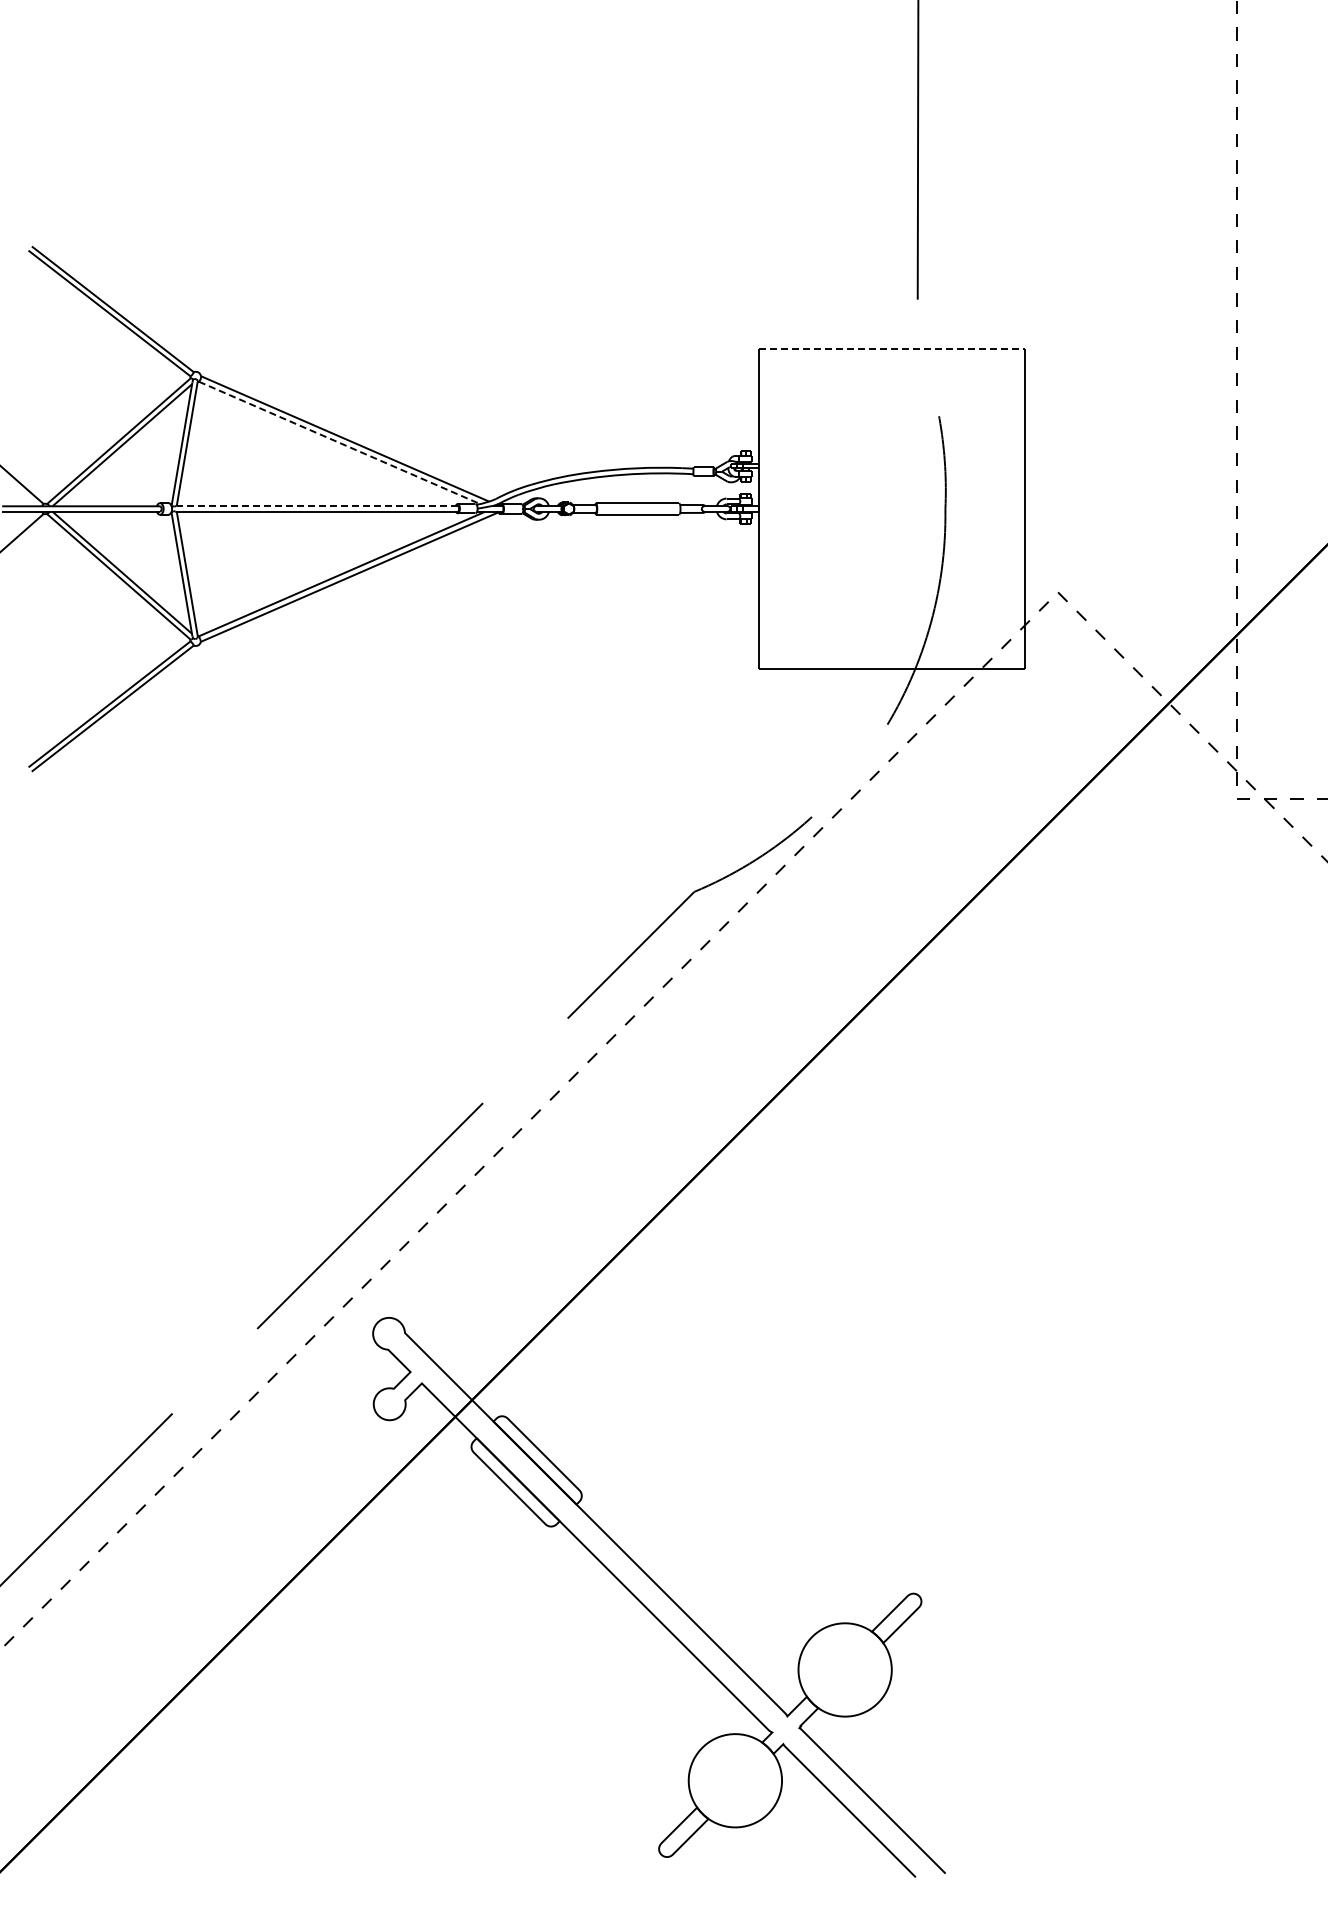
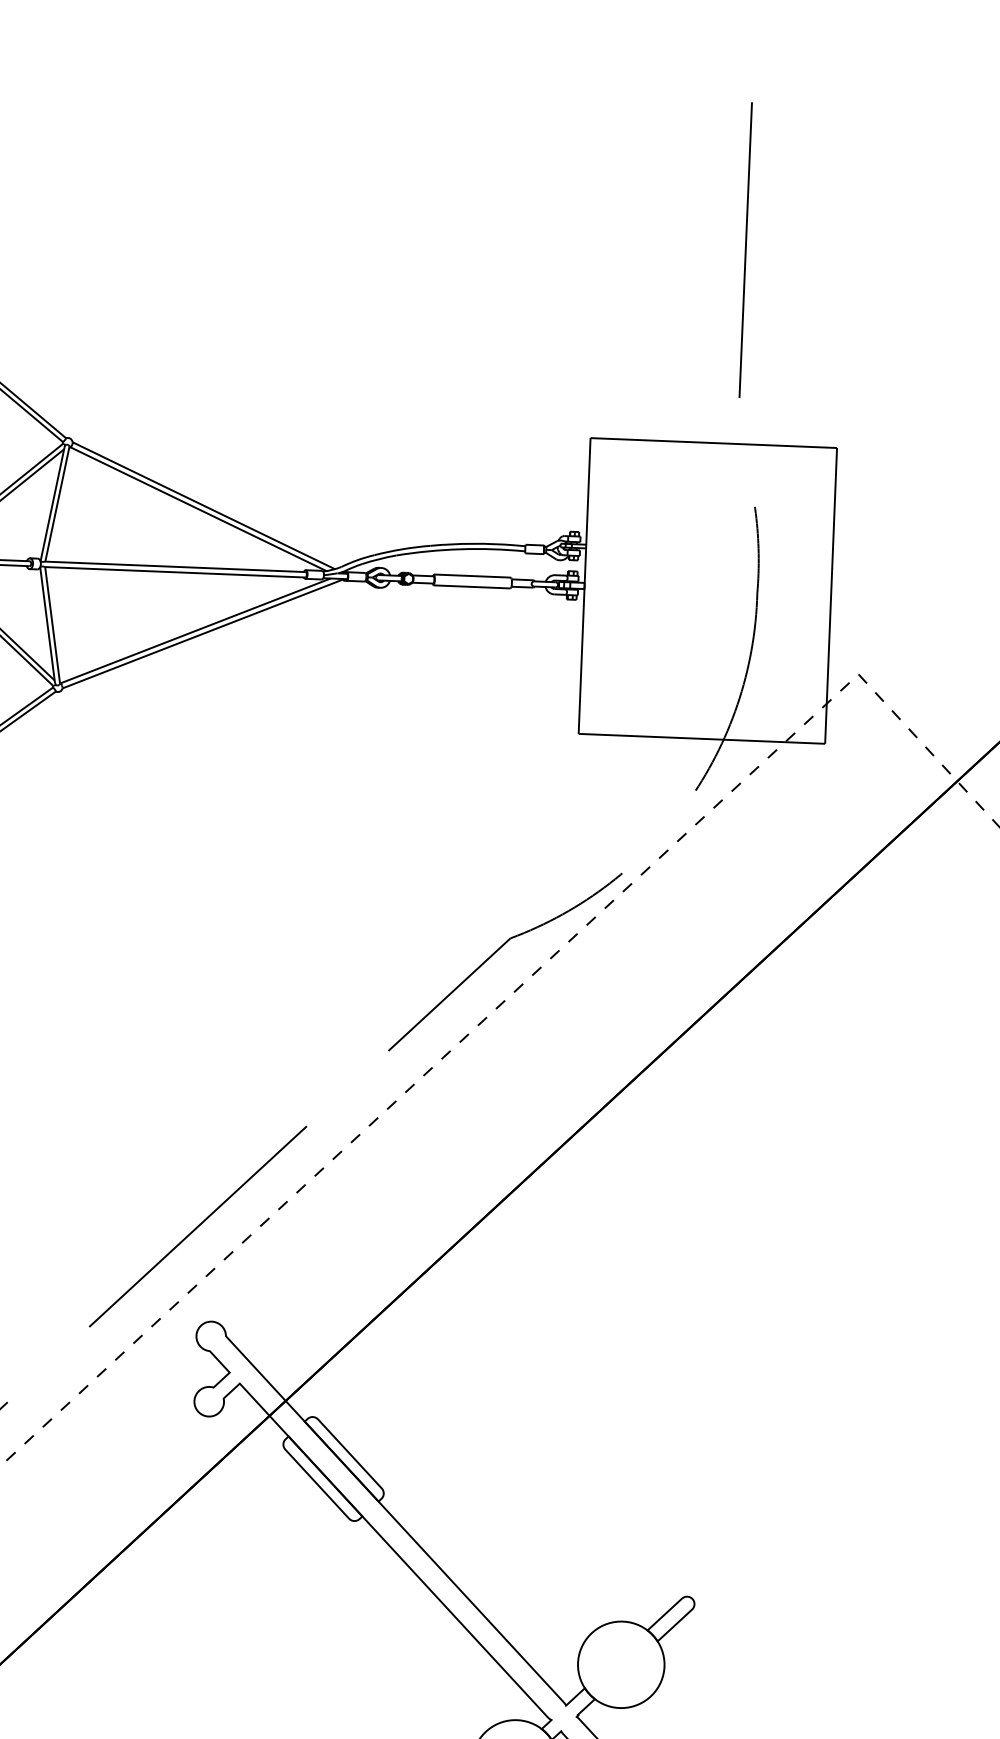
line: (892, 349) -> (714, 443), dashed -> solid
line: (340, 443) -> (199, 509), dashed -> solid
line: (317, 506) -> (175, 567), dashed -> solid

